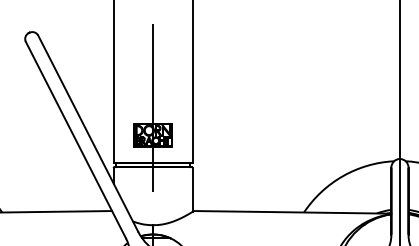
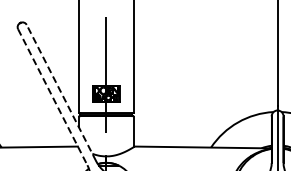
line: (88, 133) -> (61, 92), solid -> dashed
line: (76, 140) -> (53, 97), solid -> dashed

